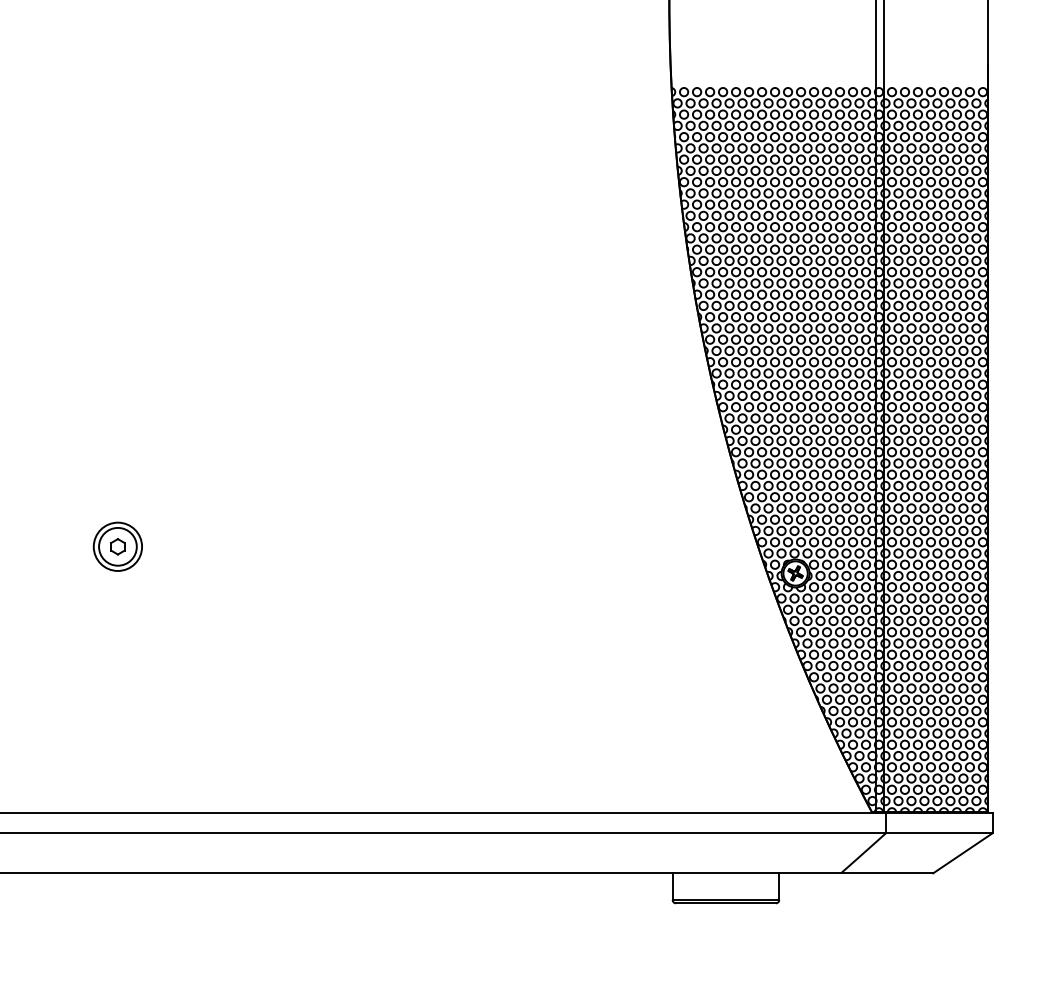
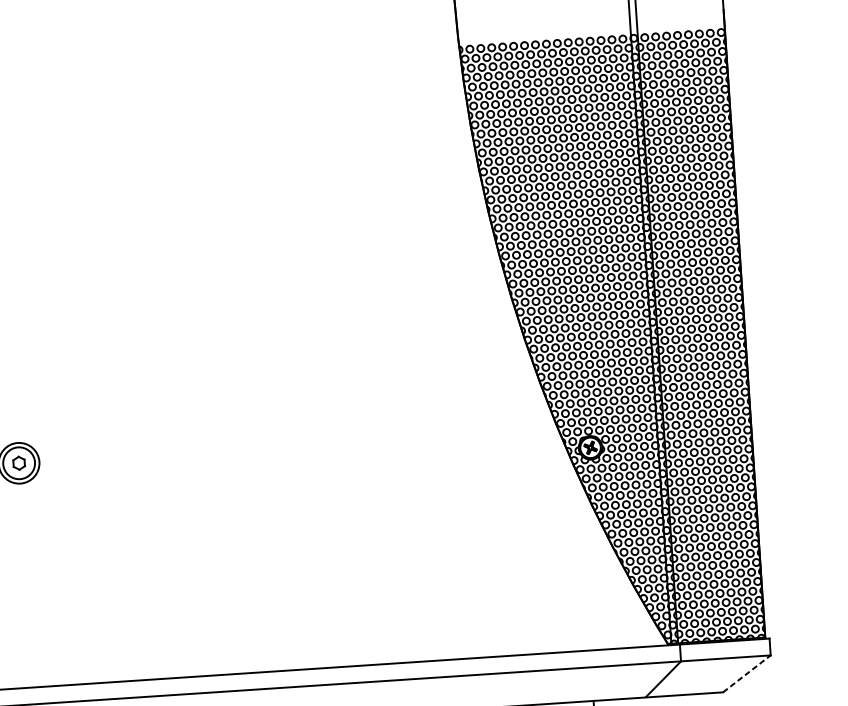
line: (962, 853) -> (746, 674), solid -> dashed

